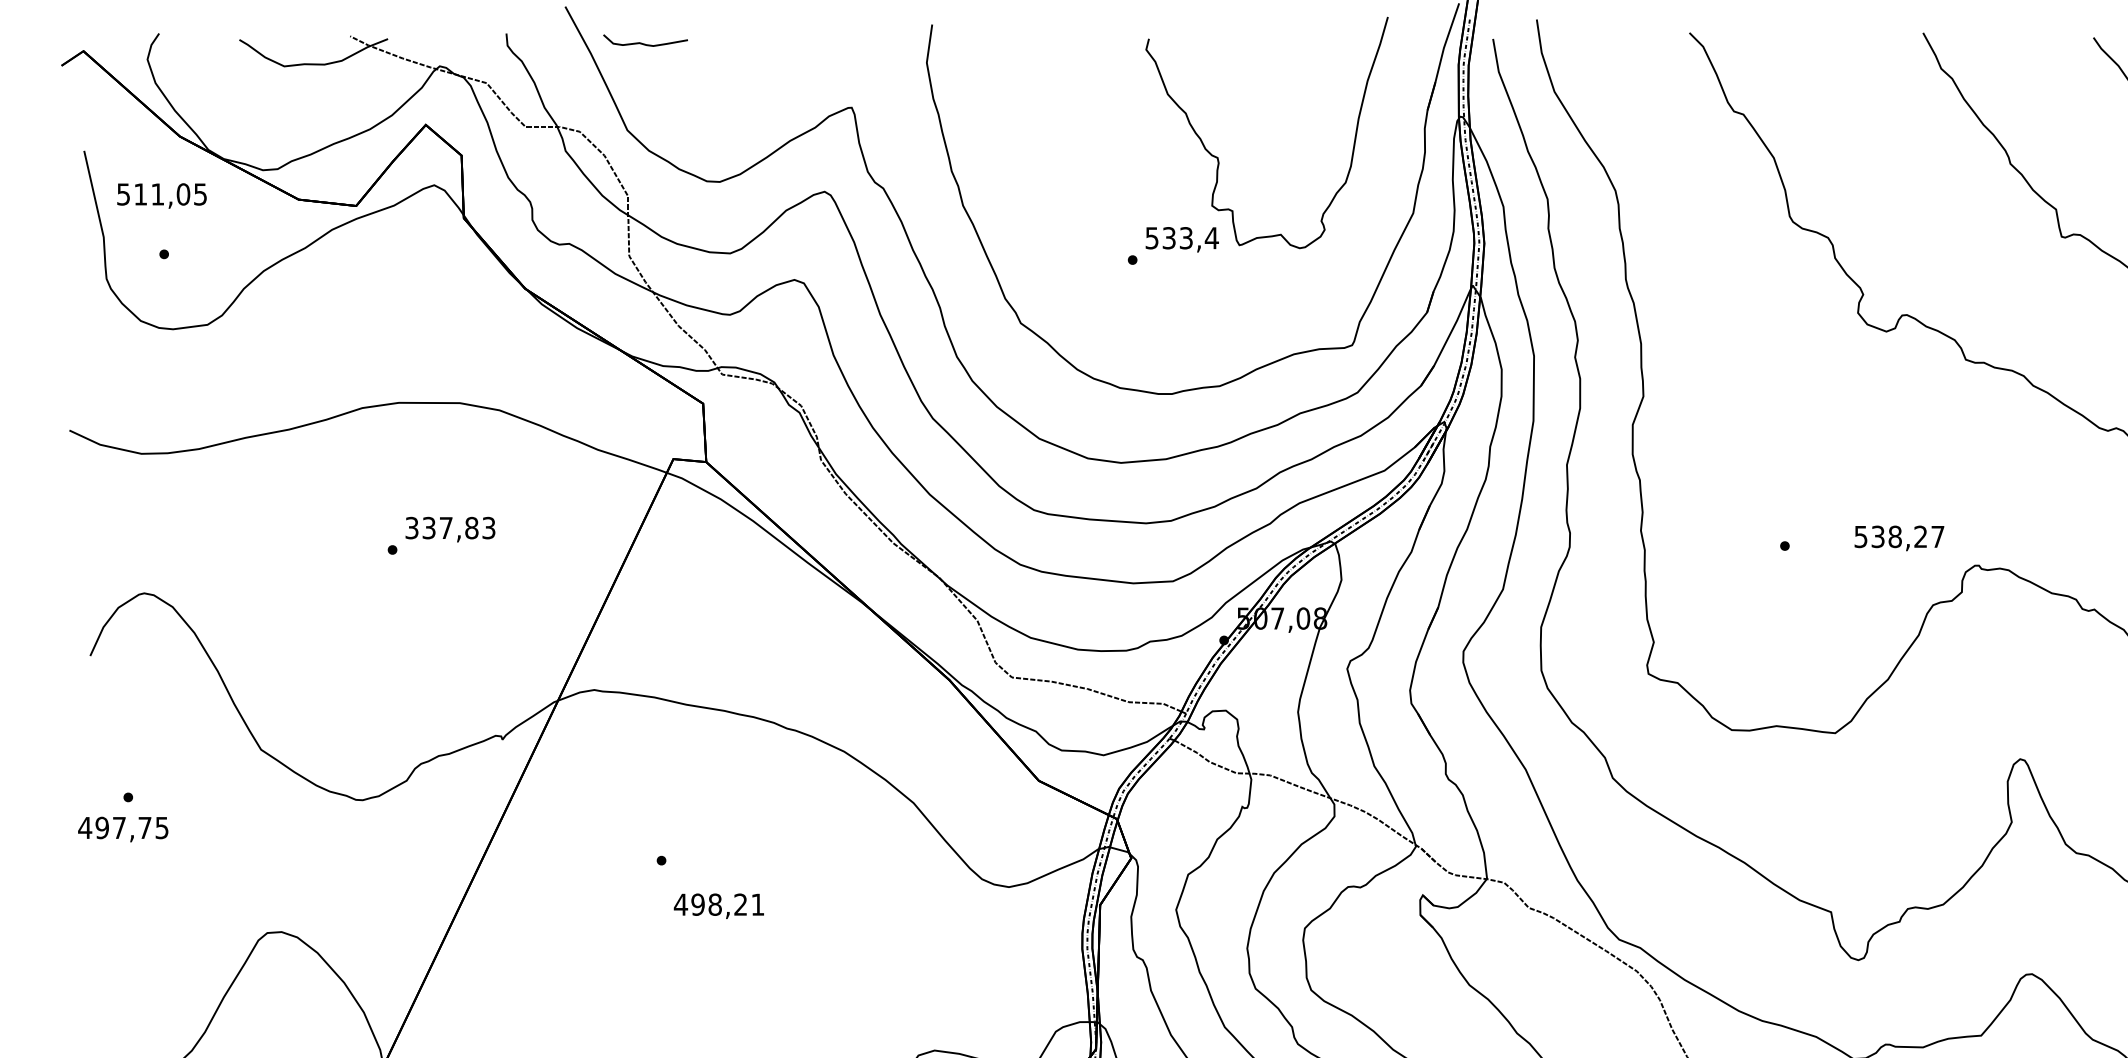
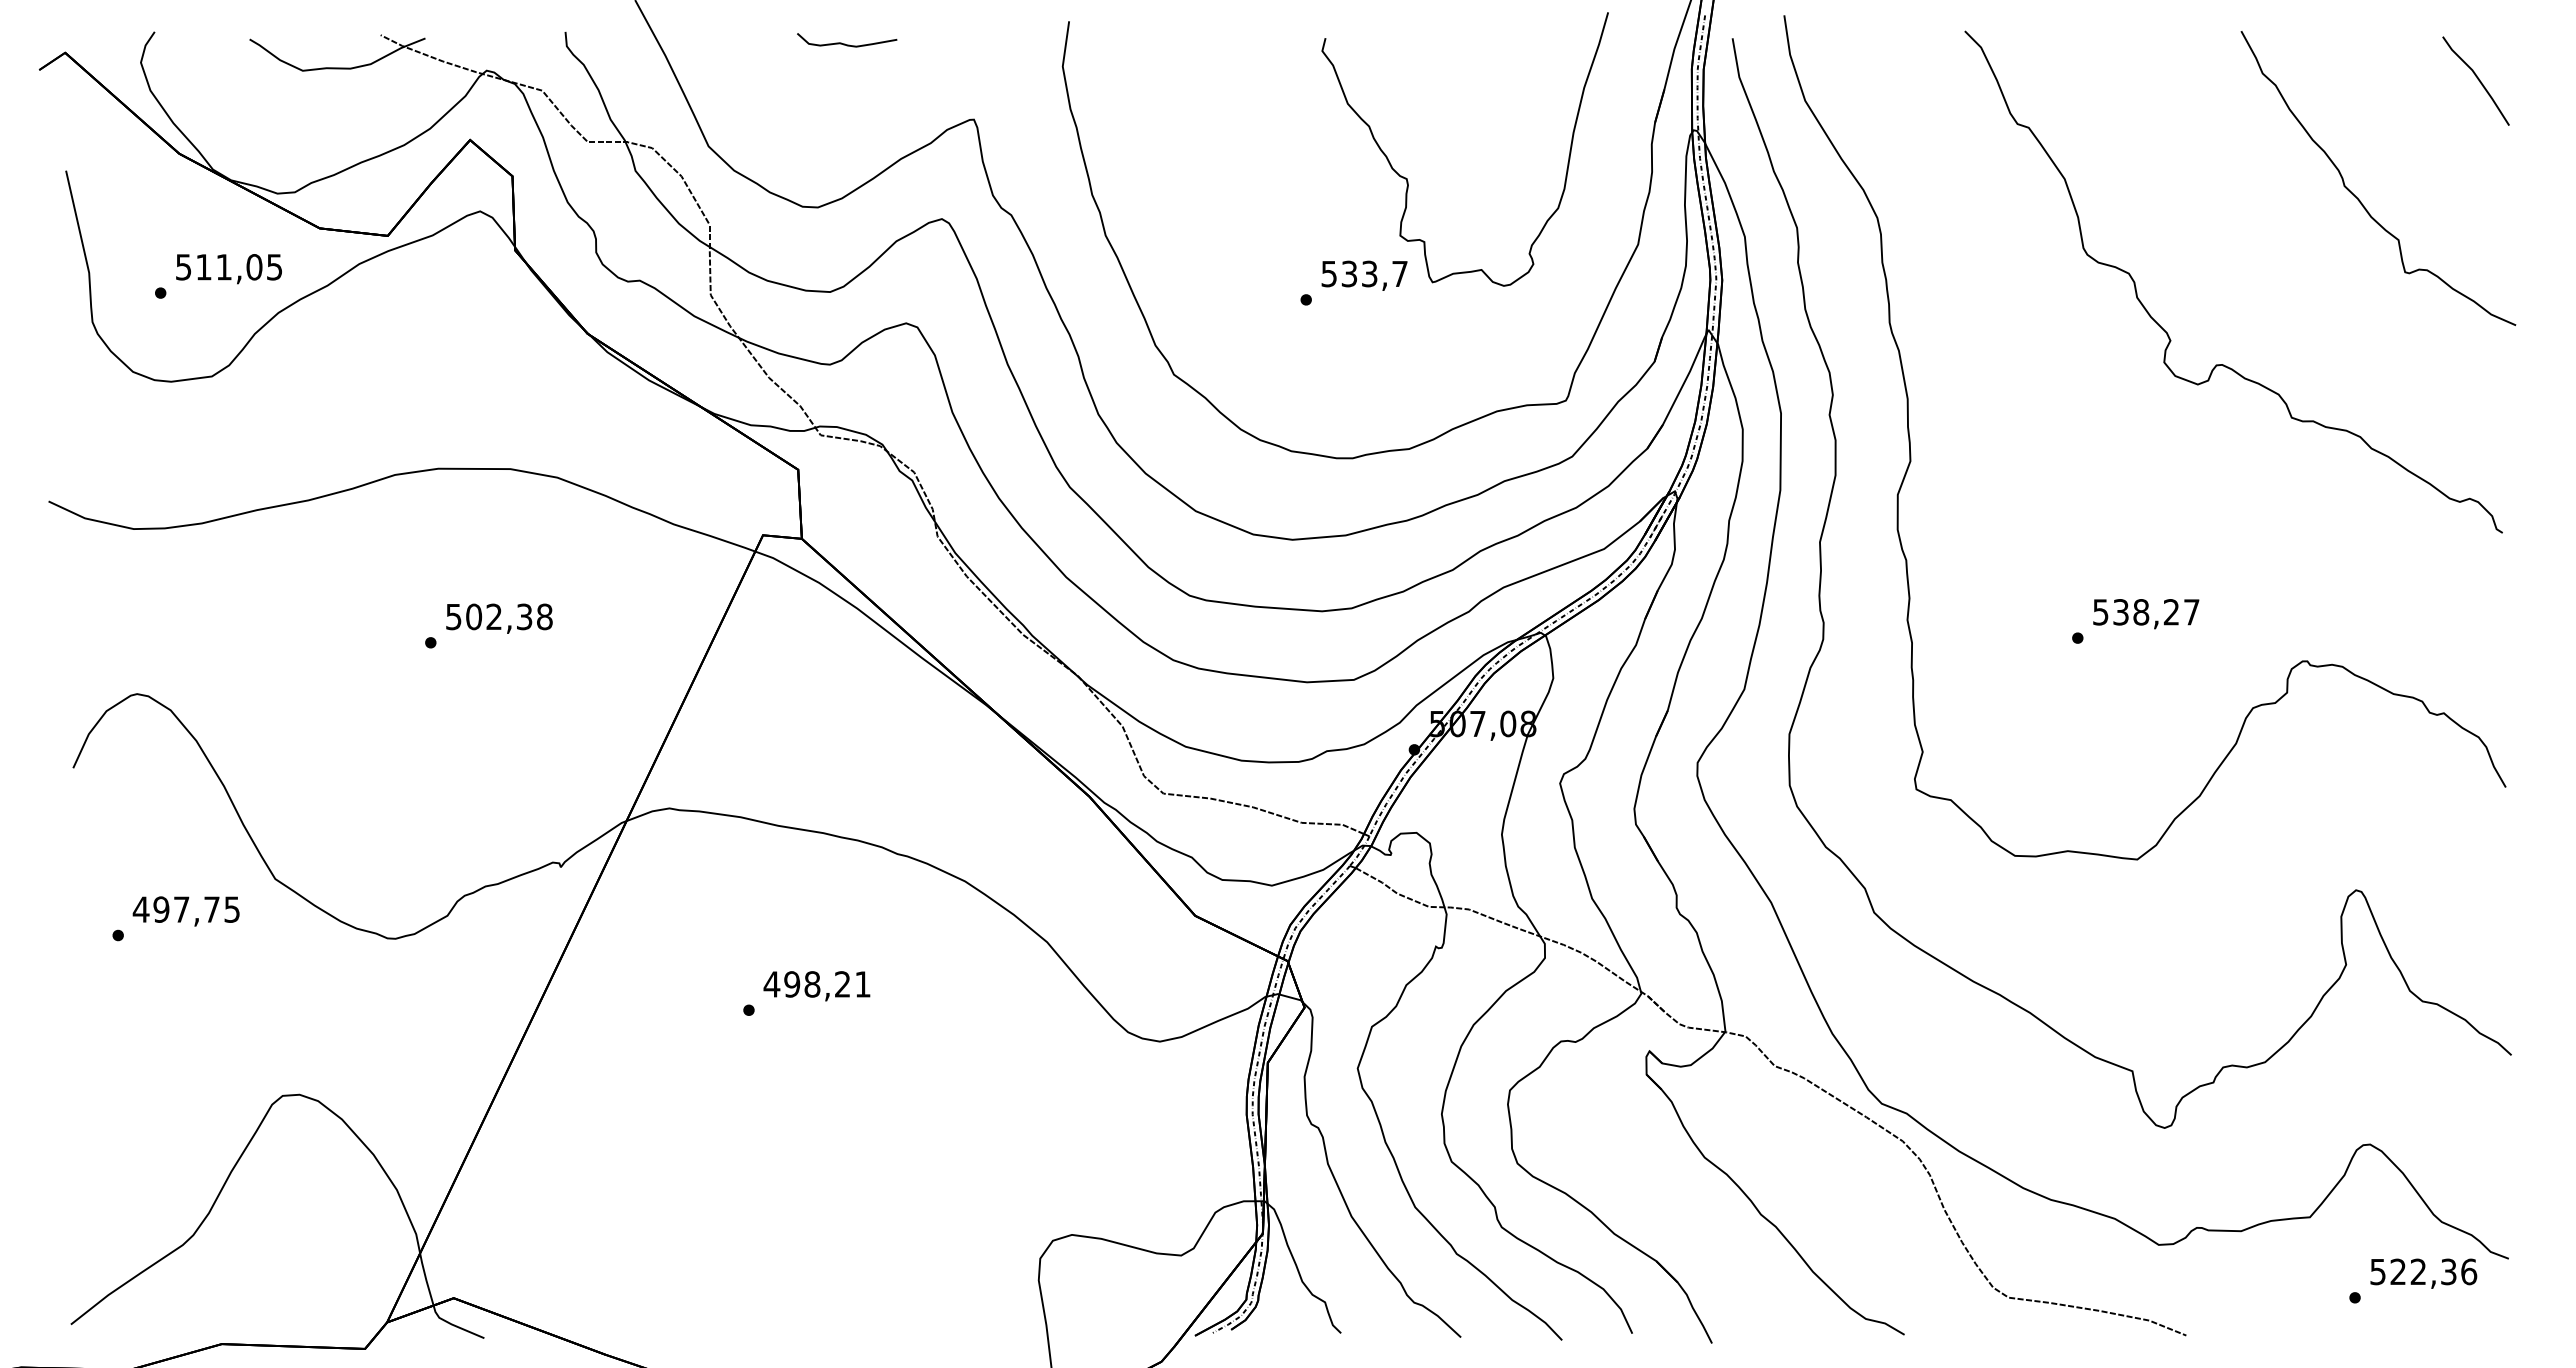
curve: (644, 43) -> (845, 43), moved
text: (161, 196) -> (228, 269), moved
text: (1211, 237) -> (1399, 273), 533,4 -> 533,7
text: (450, 527) -> (499, 616), 337,83 -> 502,38
text: (1899, 538) -> (2146, 614), moved
text: (122, 829) -> (185, 911), moved
text: (718, 906) -> (816, 986), moved

